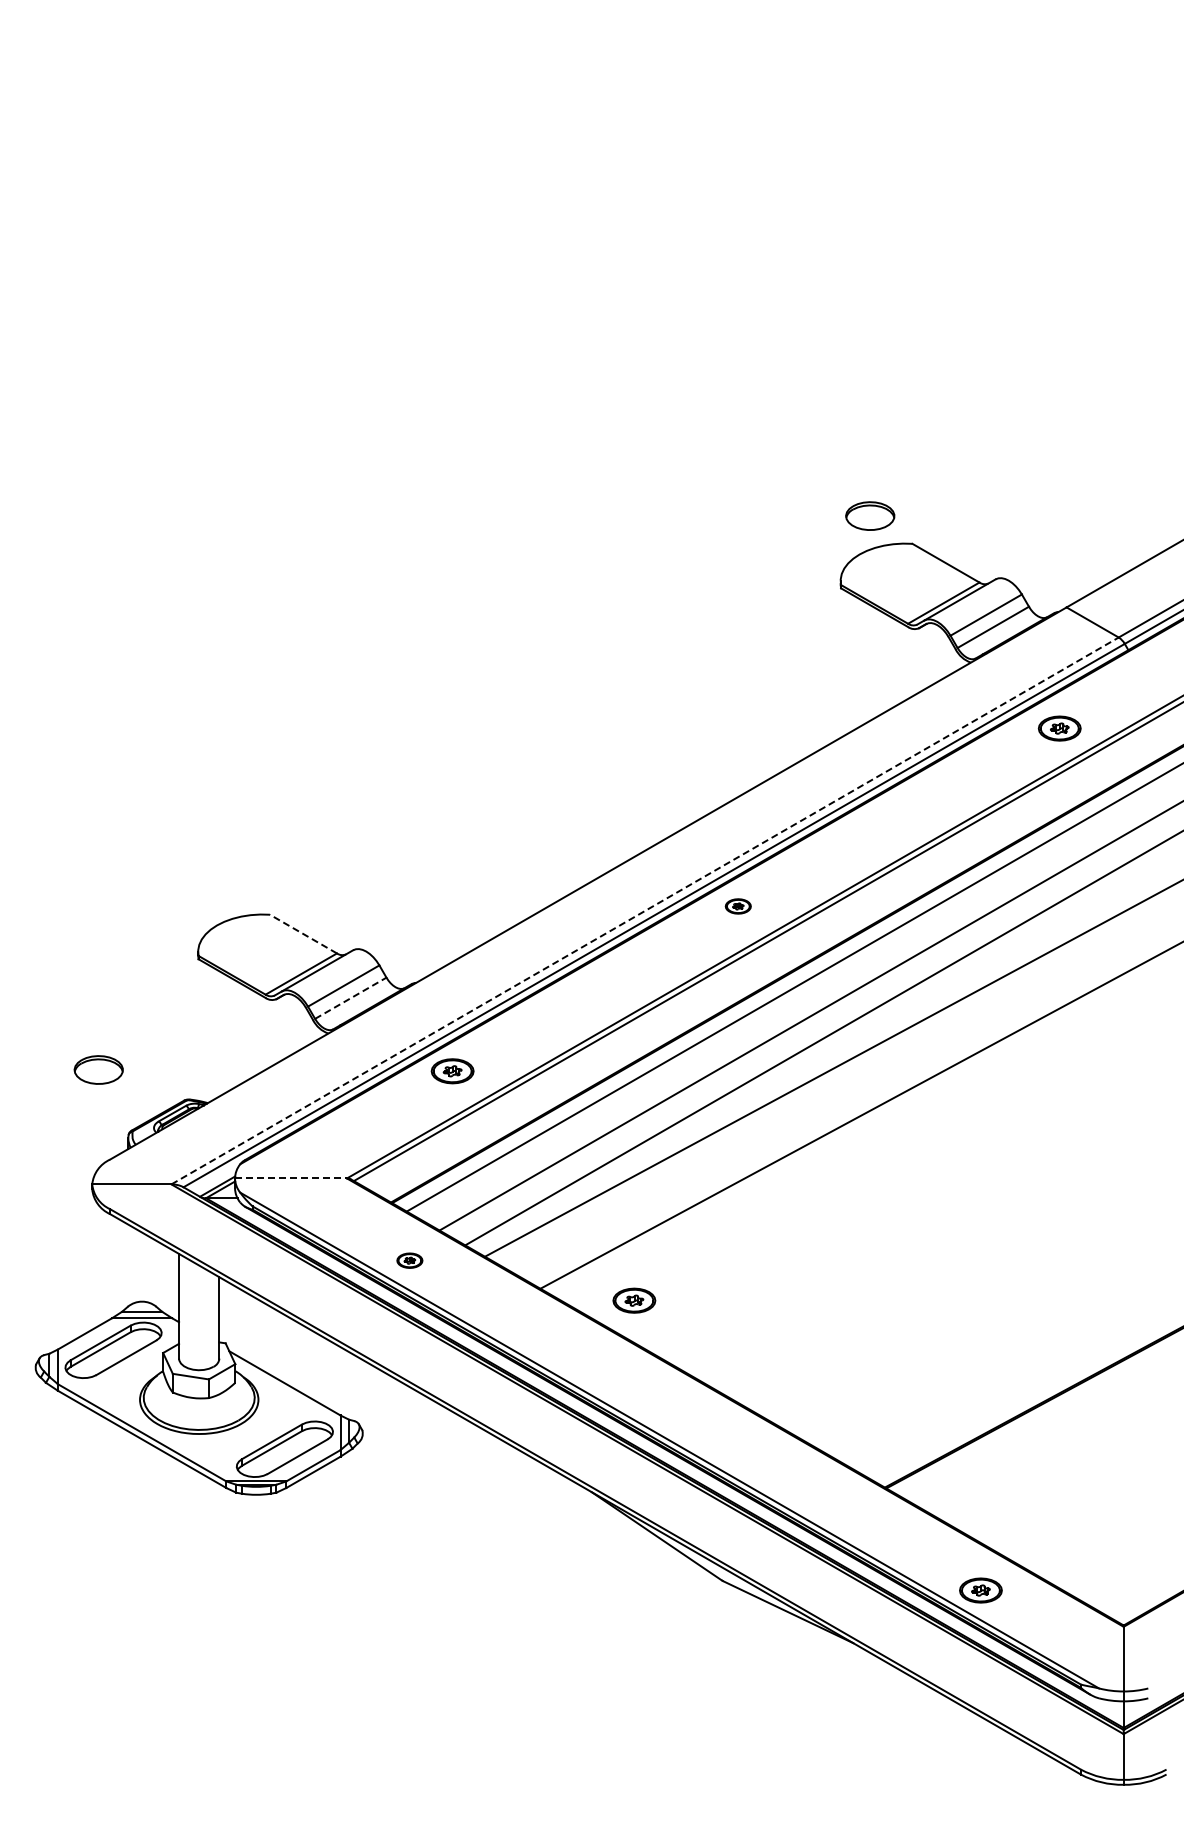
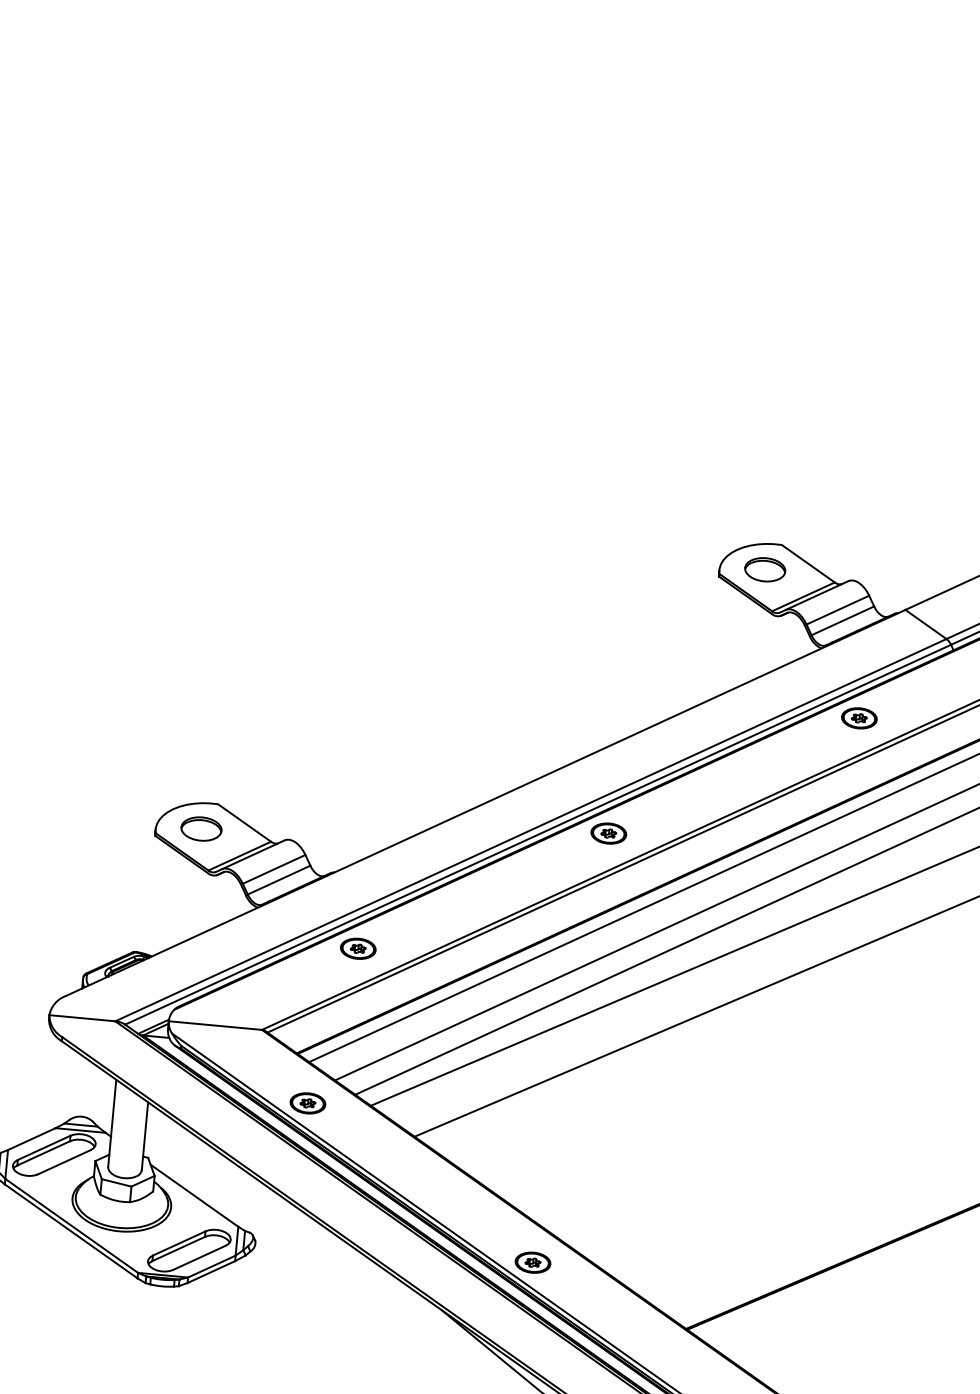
part: (870, 515) -> (765, 569), moved
part: (1059, 728) -> (859, 718), moved
part: (738, 906) -> (609, 833), size x1.67
line: (645, 910) -> (531, 829), dashed -> solid
line: (303, 934) -> (244, 823), dashed -> solid
line: (351, 998) -> (279, 880), dashed -> solid
part: (98, 1069) -> (201, 828), moved
line: (291, 1178) -> (215, 1025), dashed -> solid
part: (409, 1260) -> (307, 1103), size x1.67
part: (634, 1300) -> (533, 1262), moved

